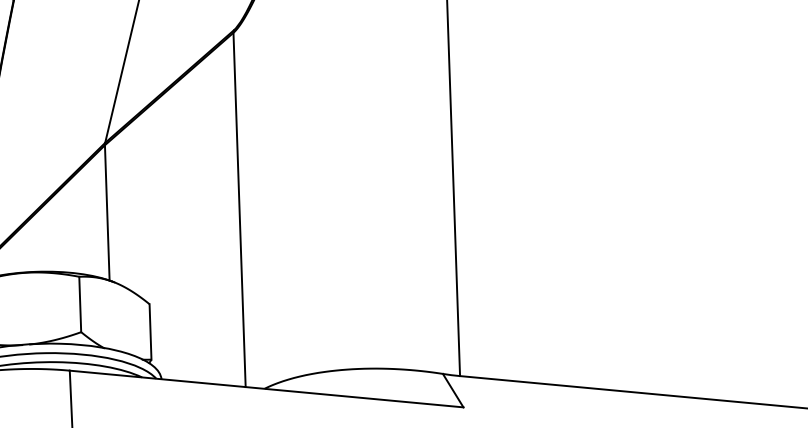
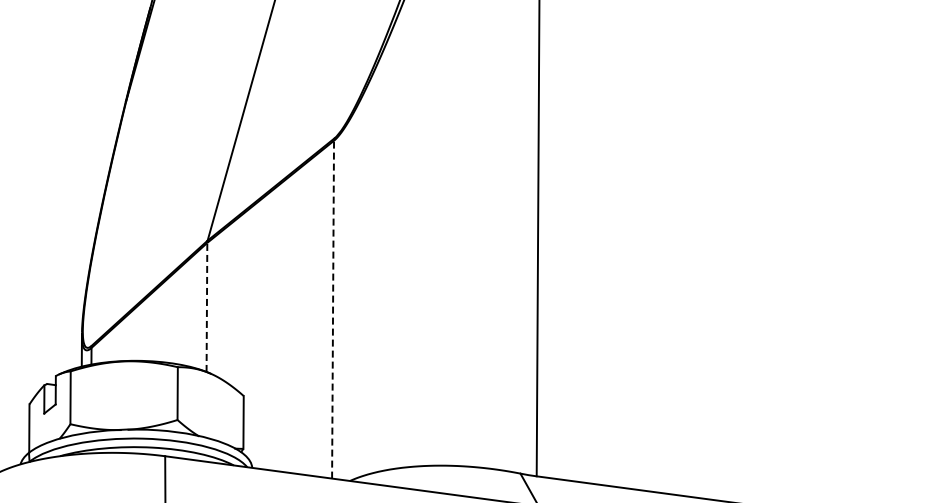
line: (240, 209) -> (333, 309), solid -> dashed
line: (106, 213) -> (206, 307), solid -> dashed

